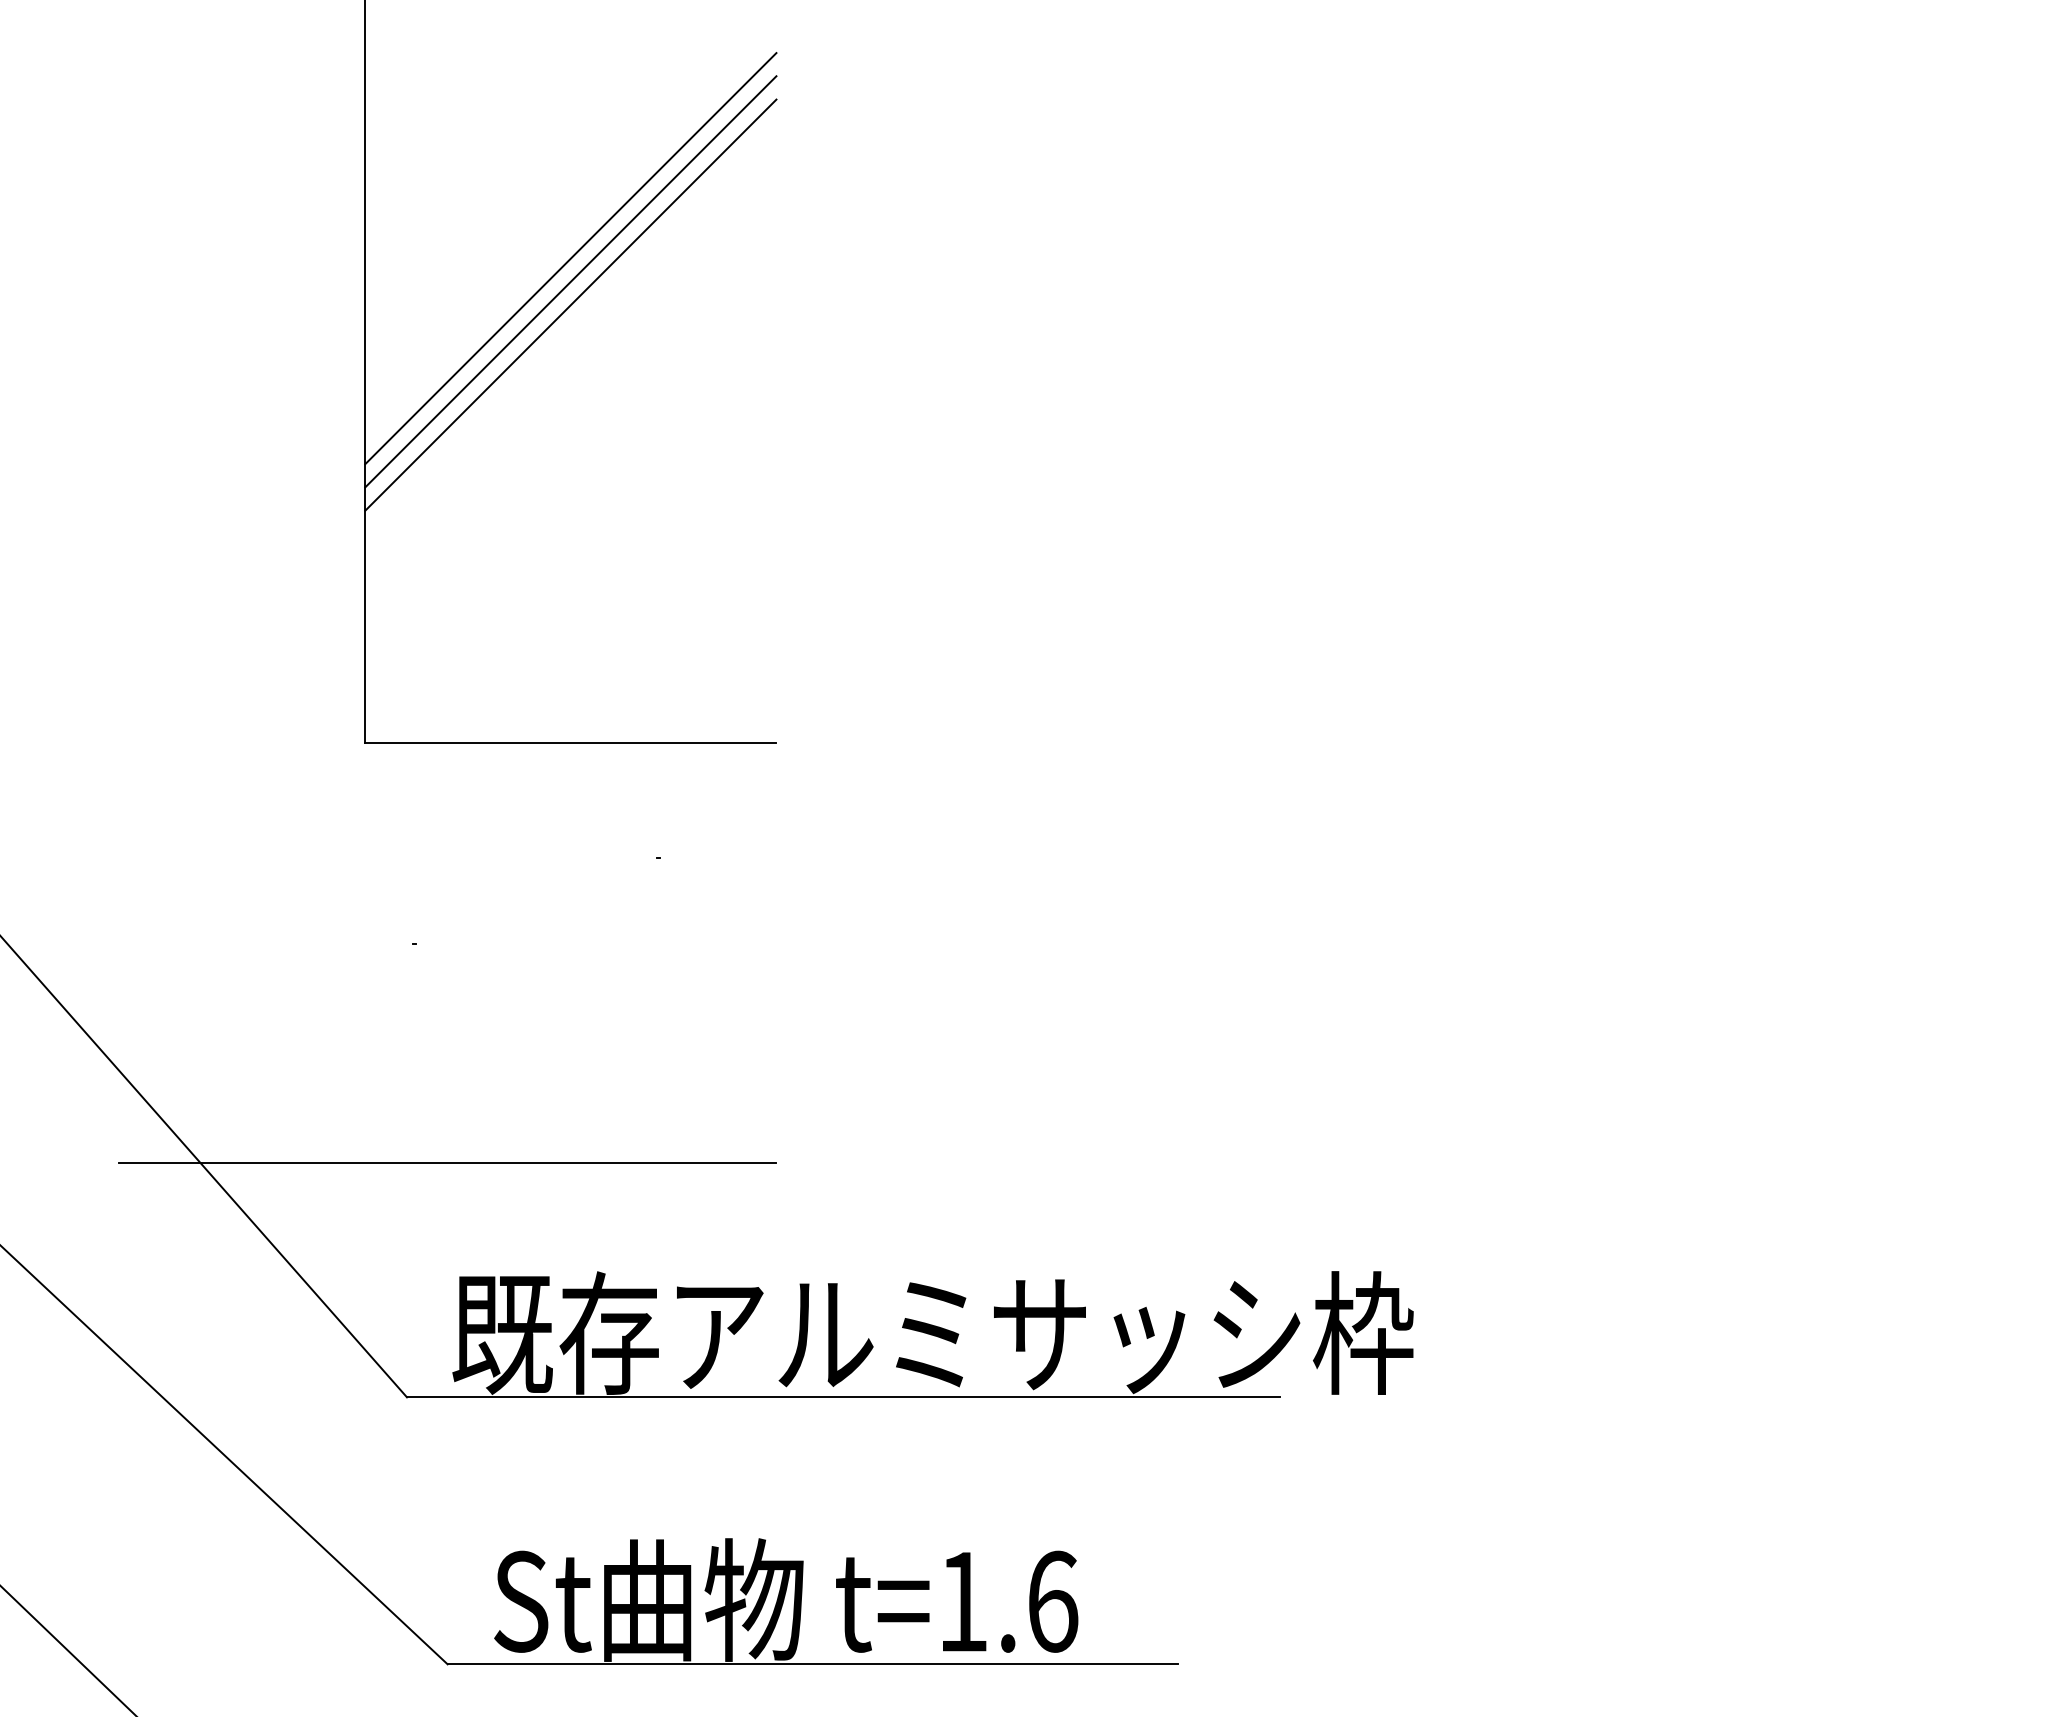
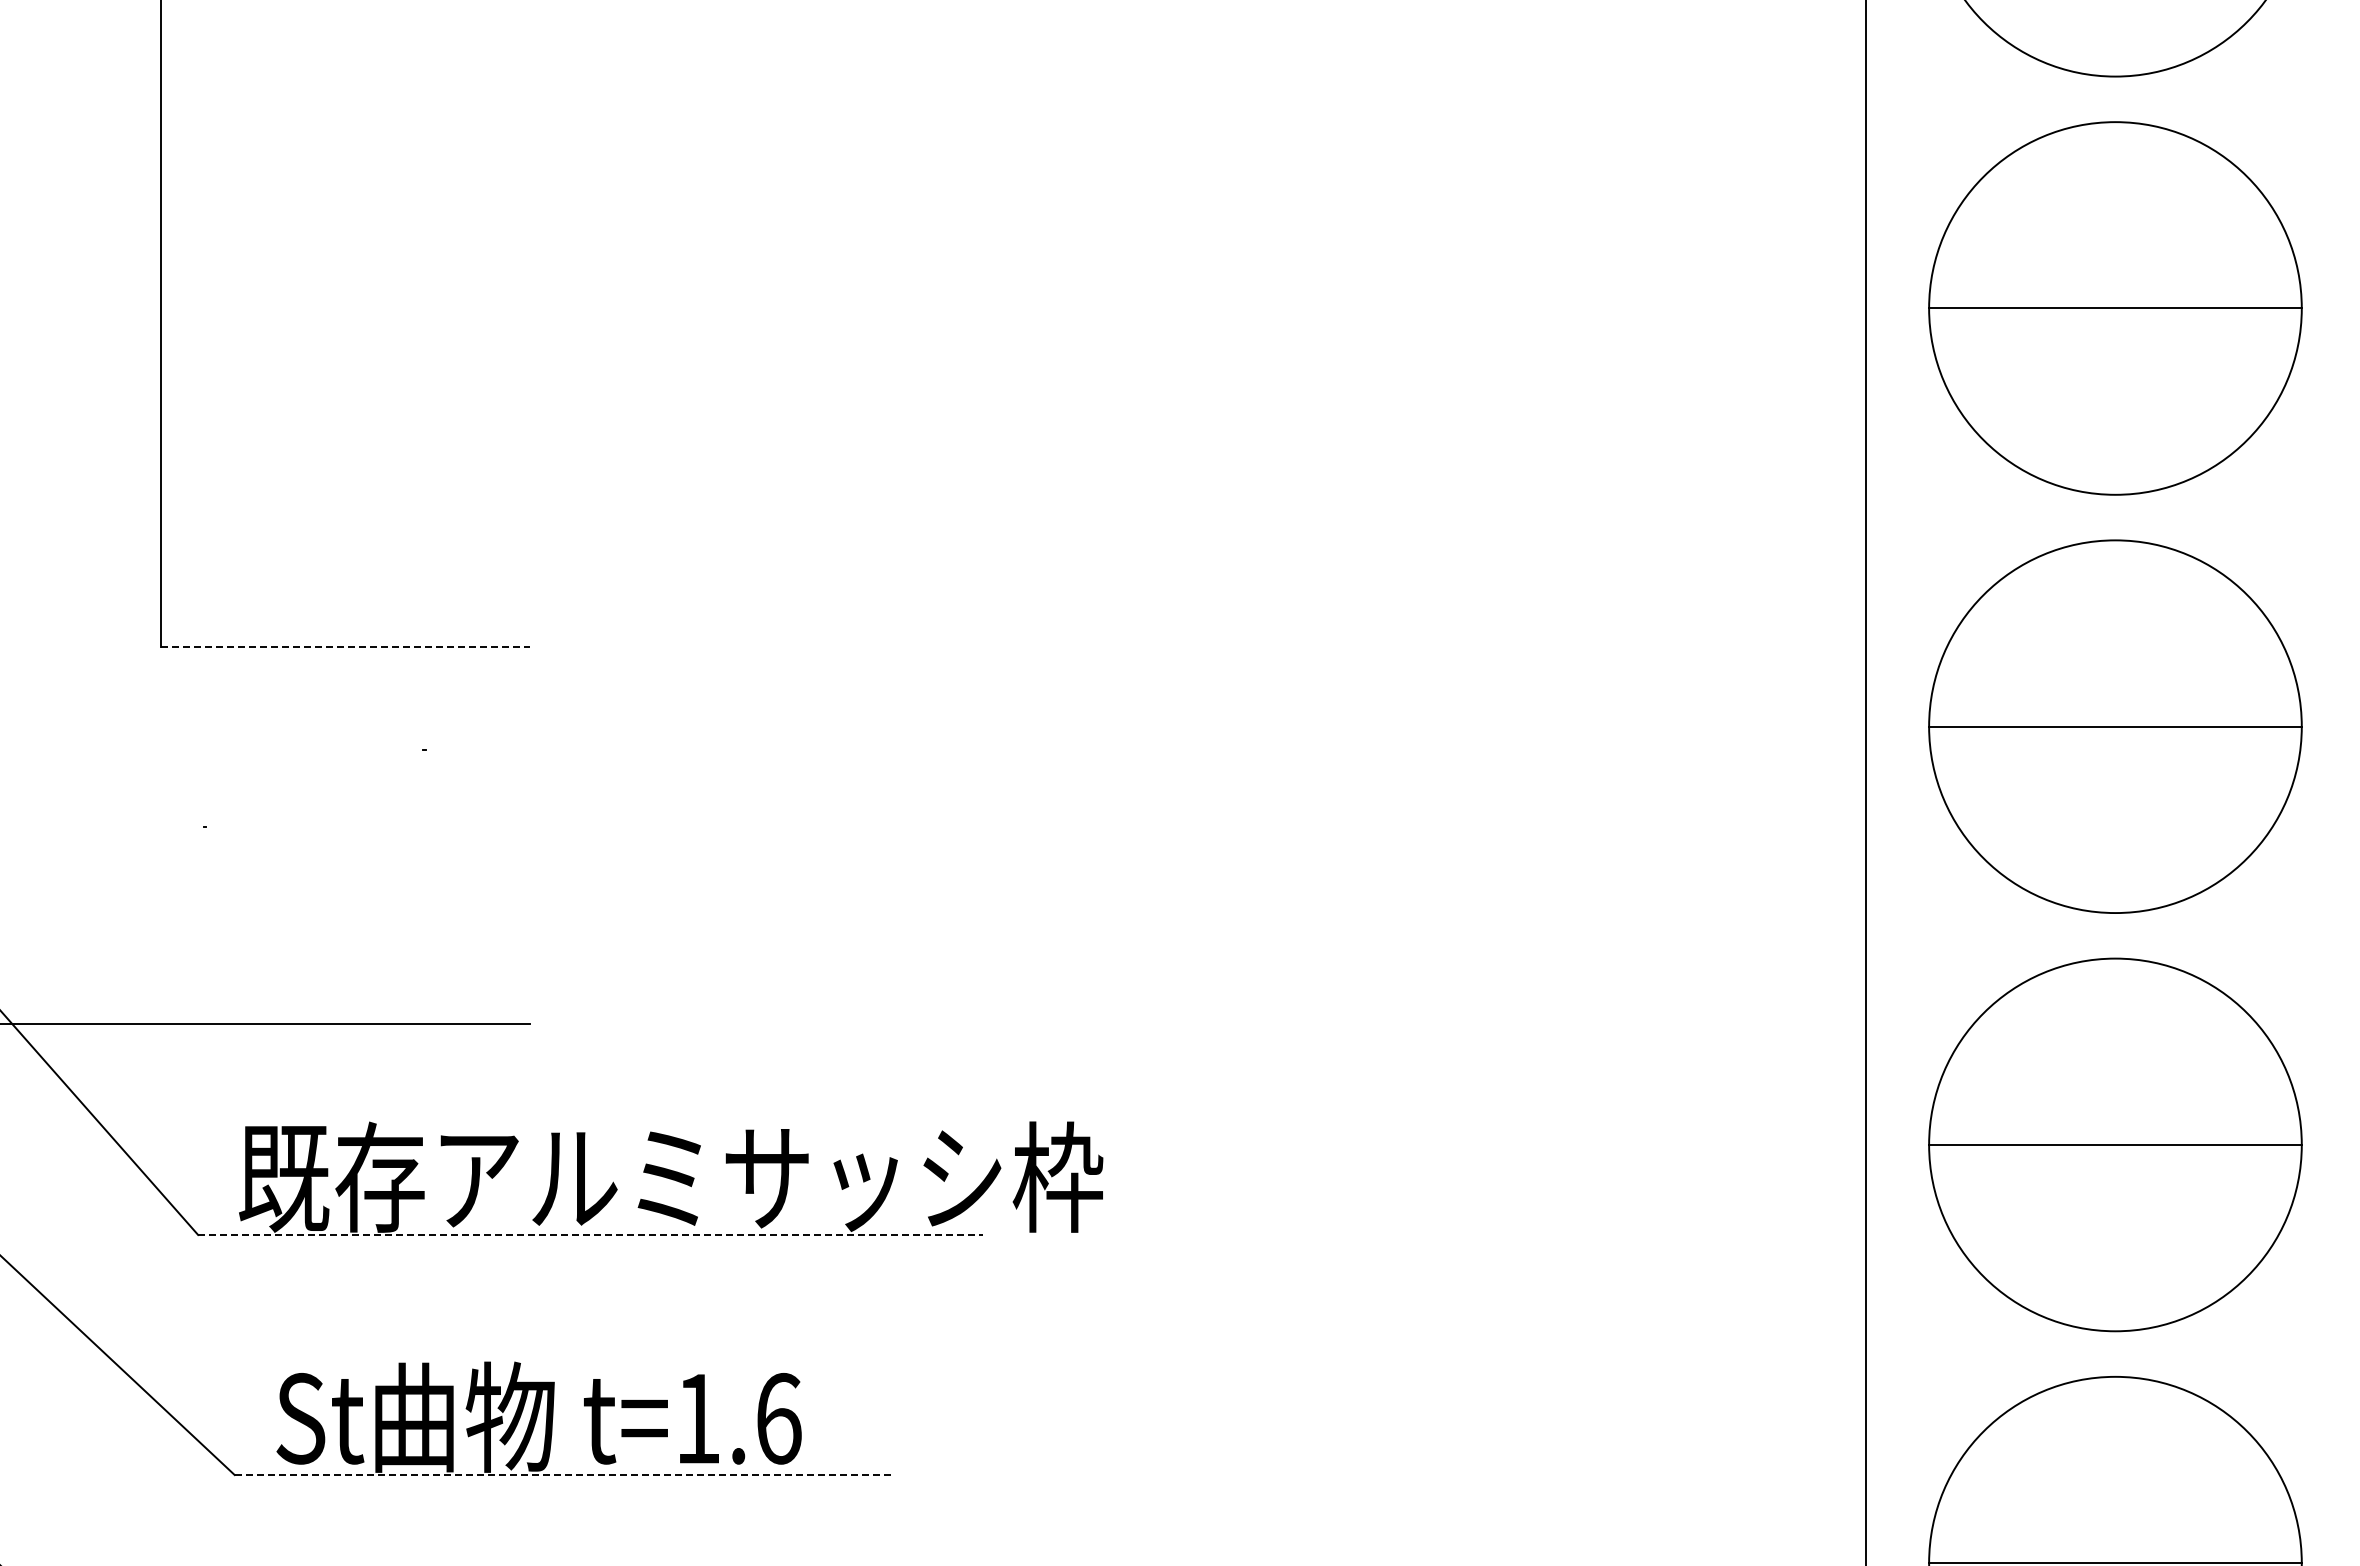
line: (570, 259) -> (345, 211), removed
line: (570, 281) -> (345, 231), removed
line: (570, 304) -> (345, 252), removed
line: (570, 742) -> (345, 646), solid -> dashed
line: (844, 1397) -> (591, 1235), solid -> dashed
line: (813, 1664) -> (563, 1475), solid -> dashed

